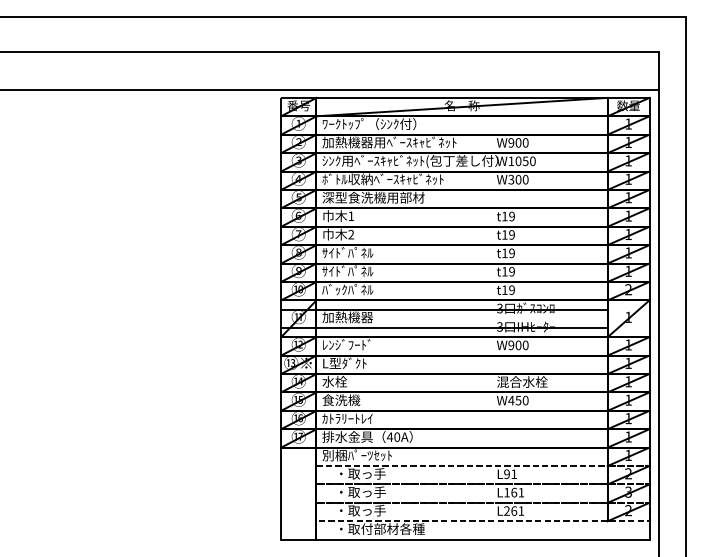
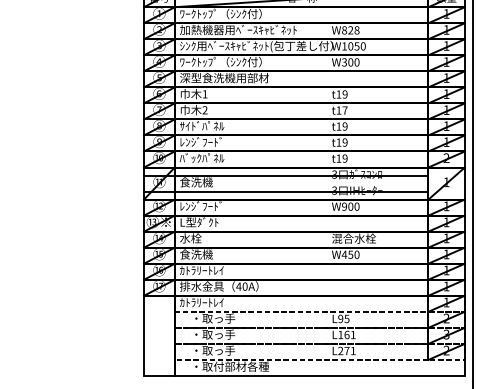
text: (518, 142) -> (350, 30), W900 -> W828
text: (382, 179) -> (232, 62), ﾎﾞﾄﾙ収納ﾍﾞｰｽｷｬﾋﾞﾈｯﾄ -> ﾜｰｸﾄｯﾌﾟ（ｼﾝｸ付）
text: (511, 234) -> (344, 110), t19 -> t17
text: (347, 270) -> (201, 141), ｻｲﾄﾞﾊﾟﾈﾙ -> ﾚﾝｼﾞﾌｰﾄﾞ
text: (347, 317) -> (201, 182), 加熱機器 -> 食洗機
text: (356, 455) -> (209, 302), 別梱ﾊﾟｰﾂｾｯﾄ -> ｶﾄﾗﾘｰﾄﾚｲ
text: (514, 474) -> (347, 319), L91 -> L95
text: (514, 510) -> (347, 350), L261 -> L271

